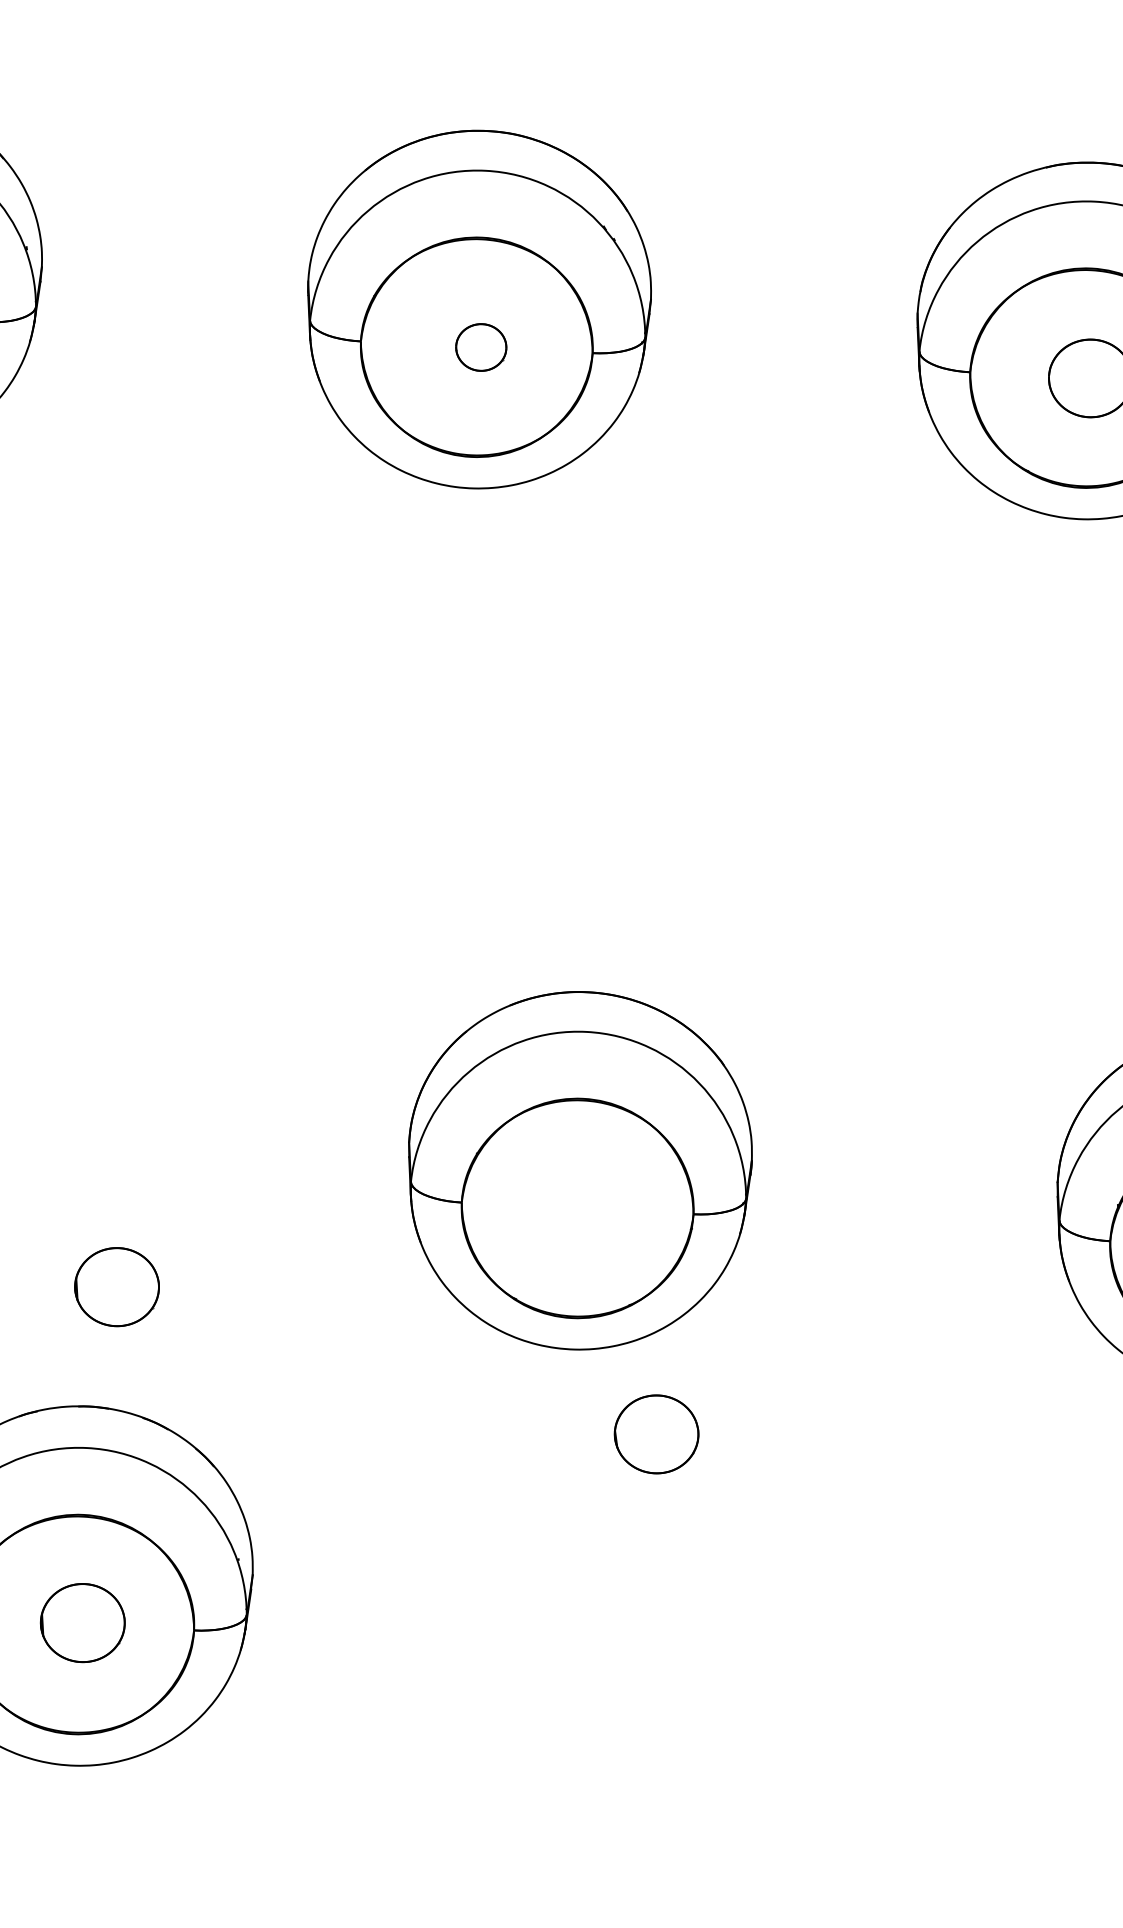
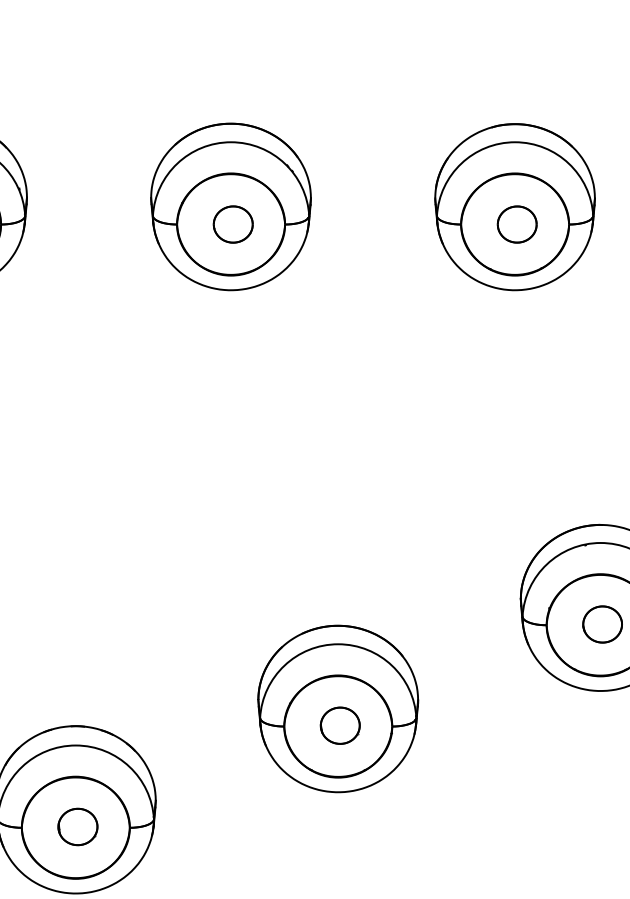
part: (479, 347) -> (232, 224), size x1.67
part: (580, 1169) -> (338, 708), moved
part: (116, 1286) -> (85, 669), removed

